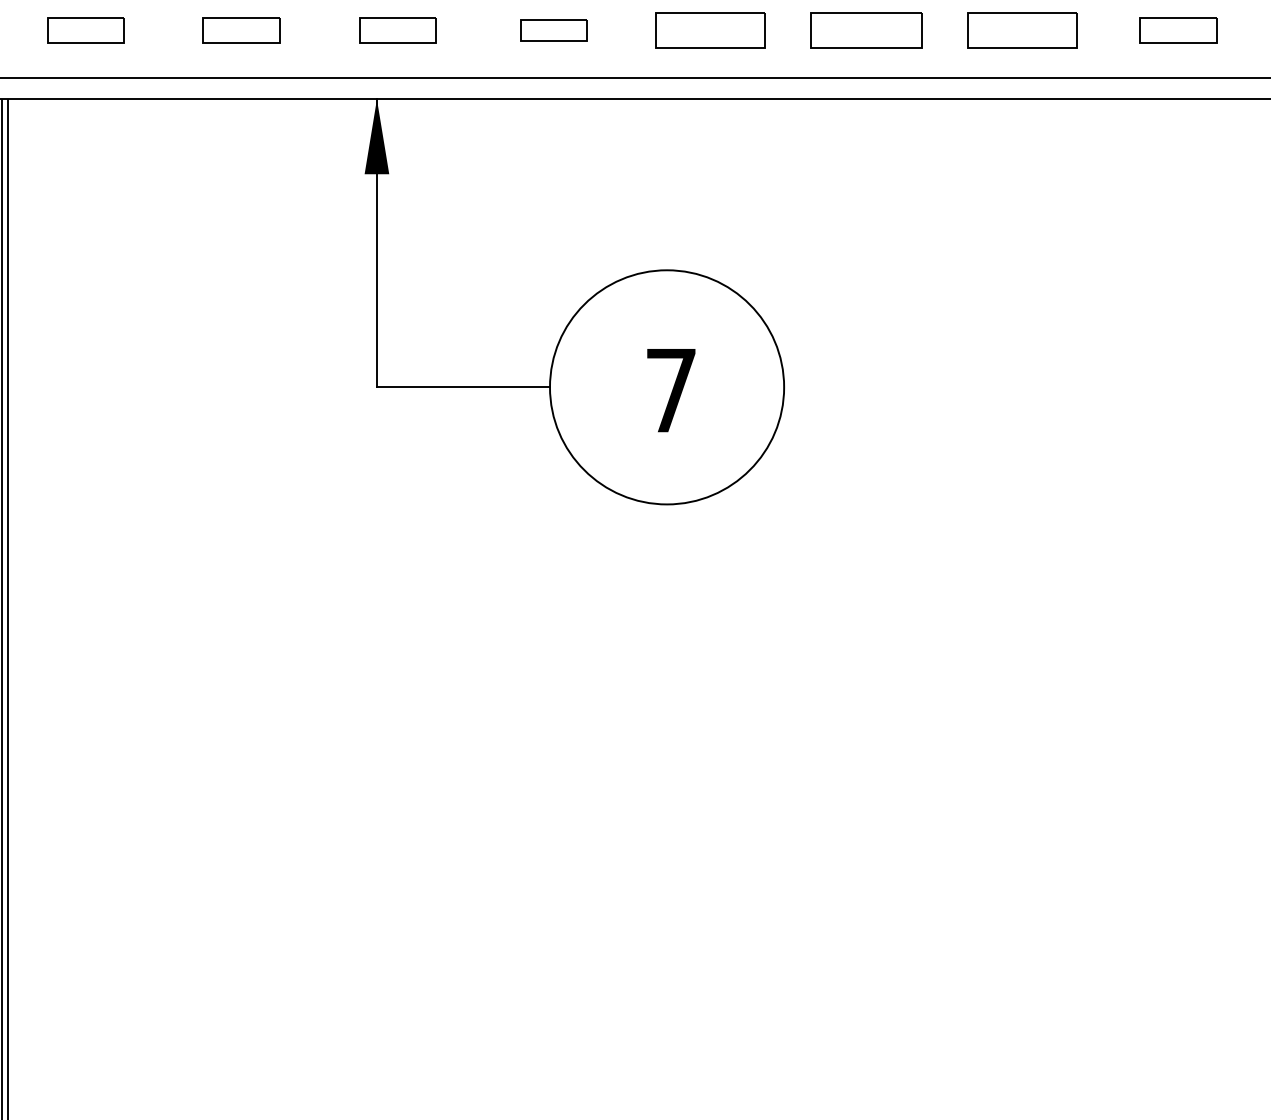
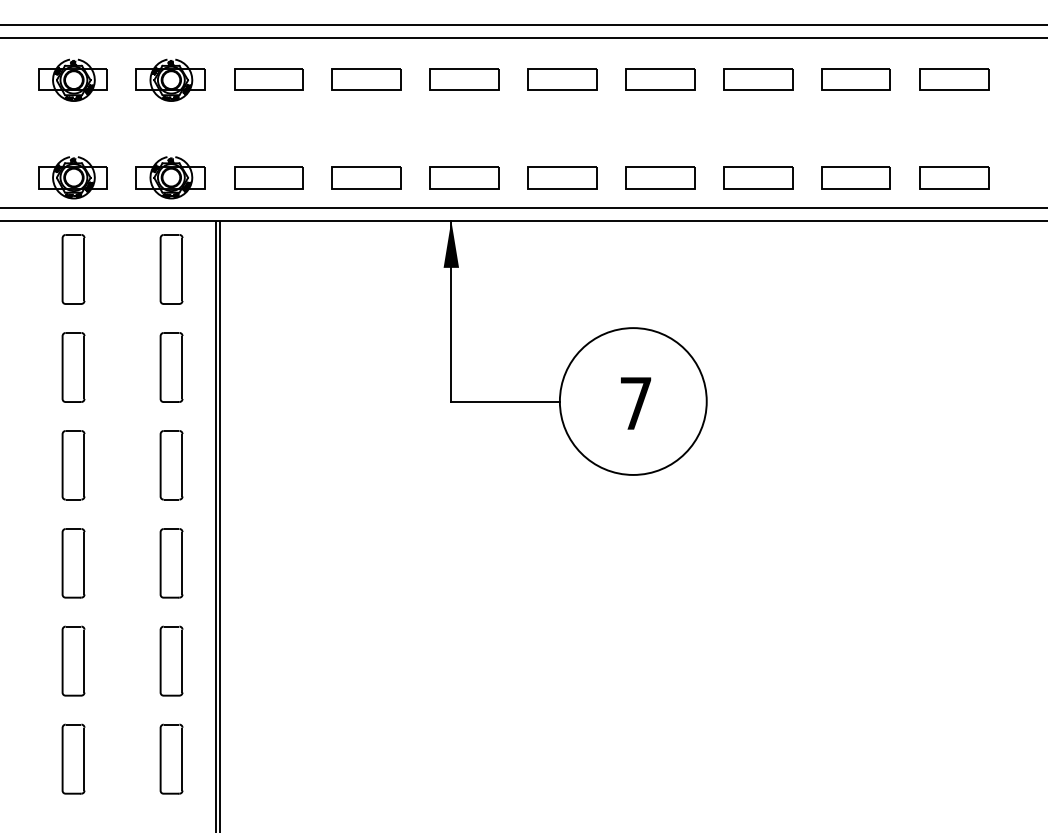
part: (85, 30) -> (268, 177), size x1.43
part: (241, 30) -> (366, 177), size x1.43
part: (397, 30) -> (464, 177), size x1.43
part: (554, 30) -> (562, 177), size x1.67
part: (1179, 30) -> (954, 177), size x1.43

